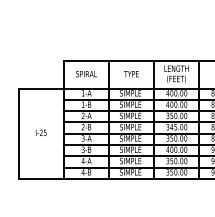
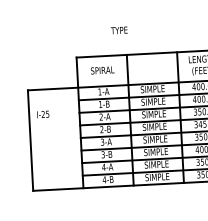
text: (131, 74) -> (119, 30), moved
text: (41, 132) -> (43, 114), moved

